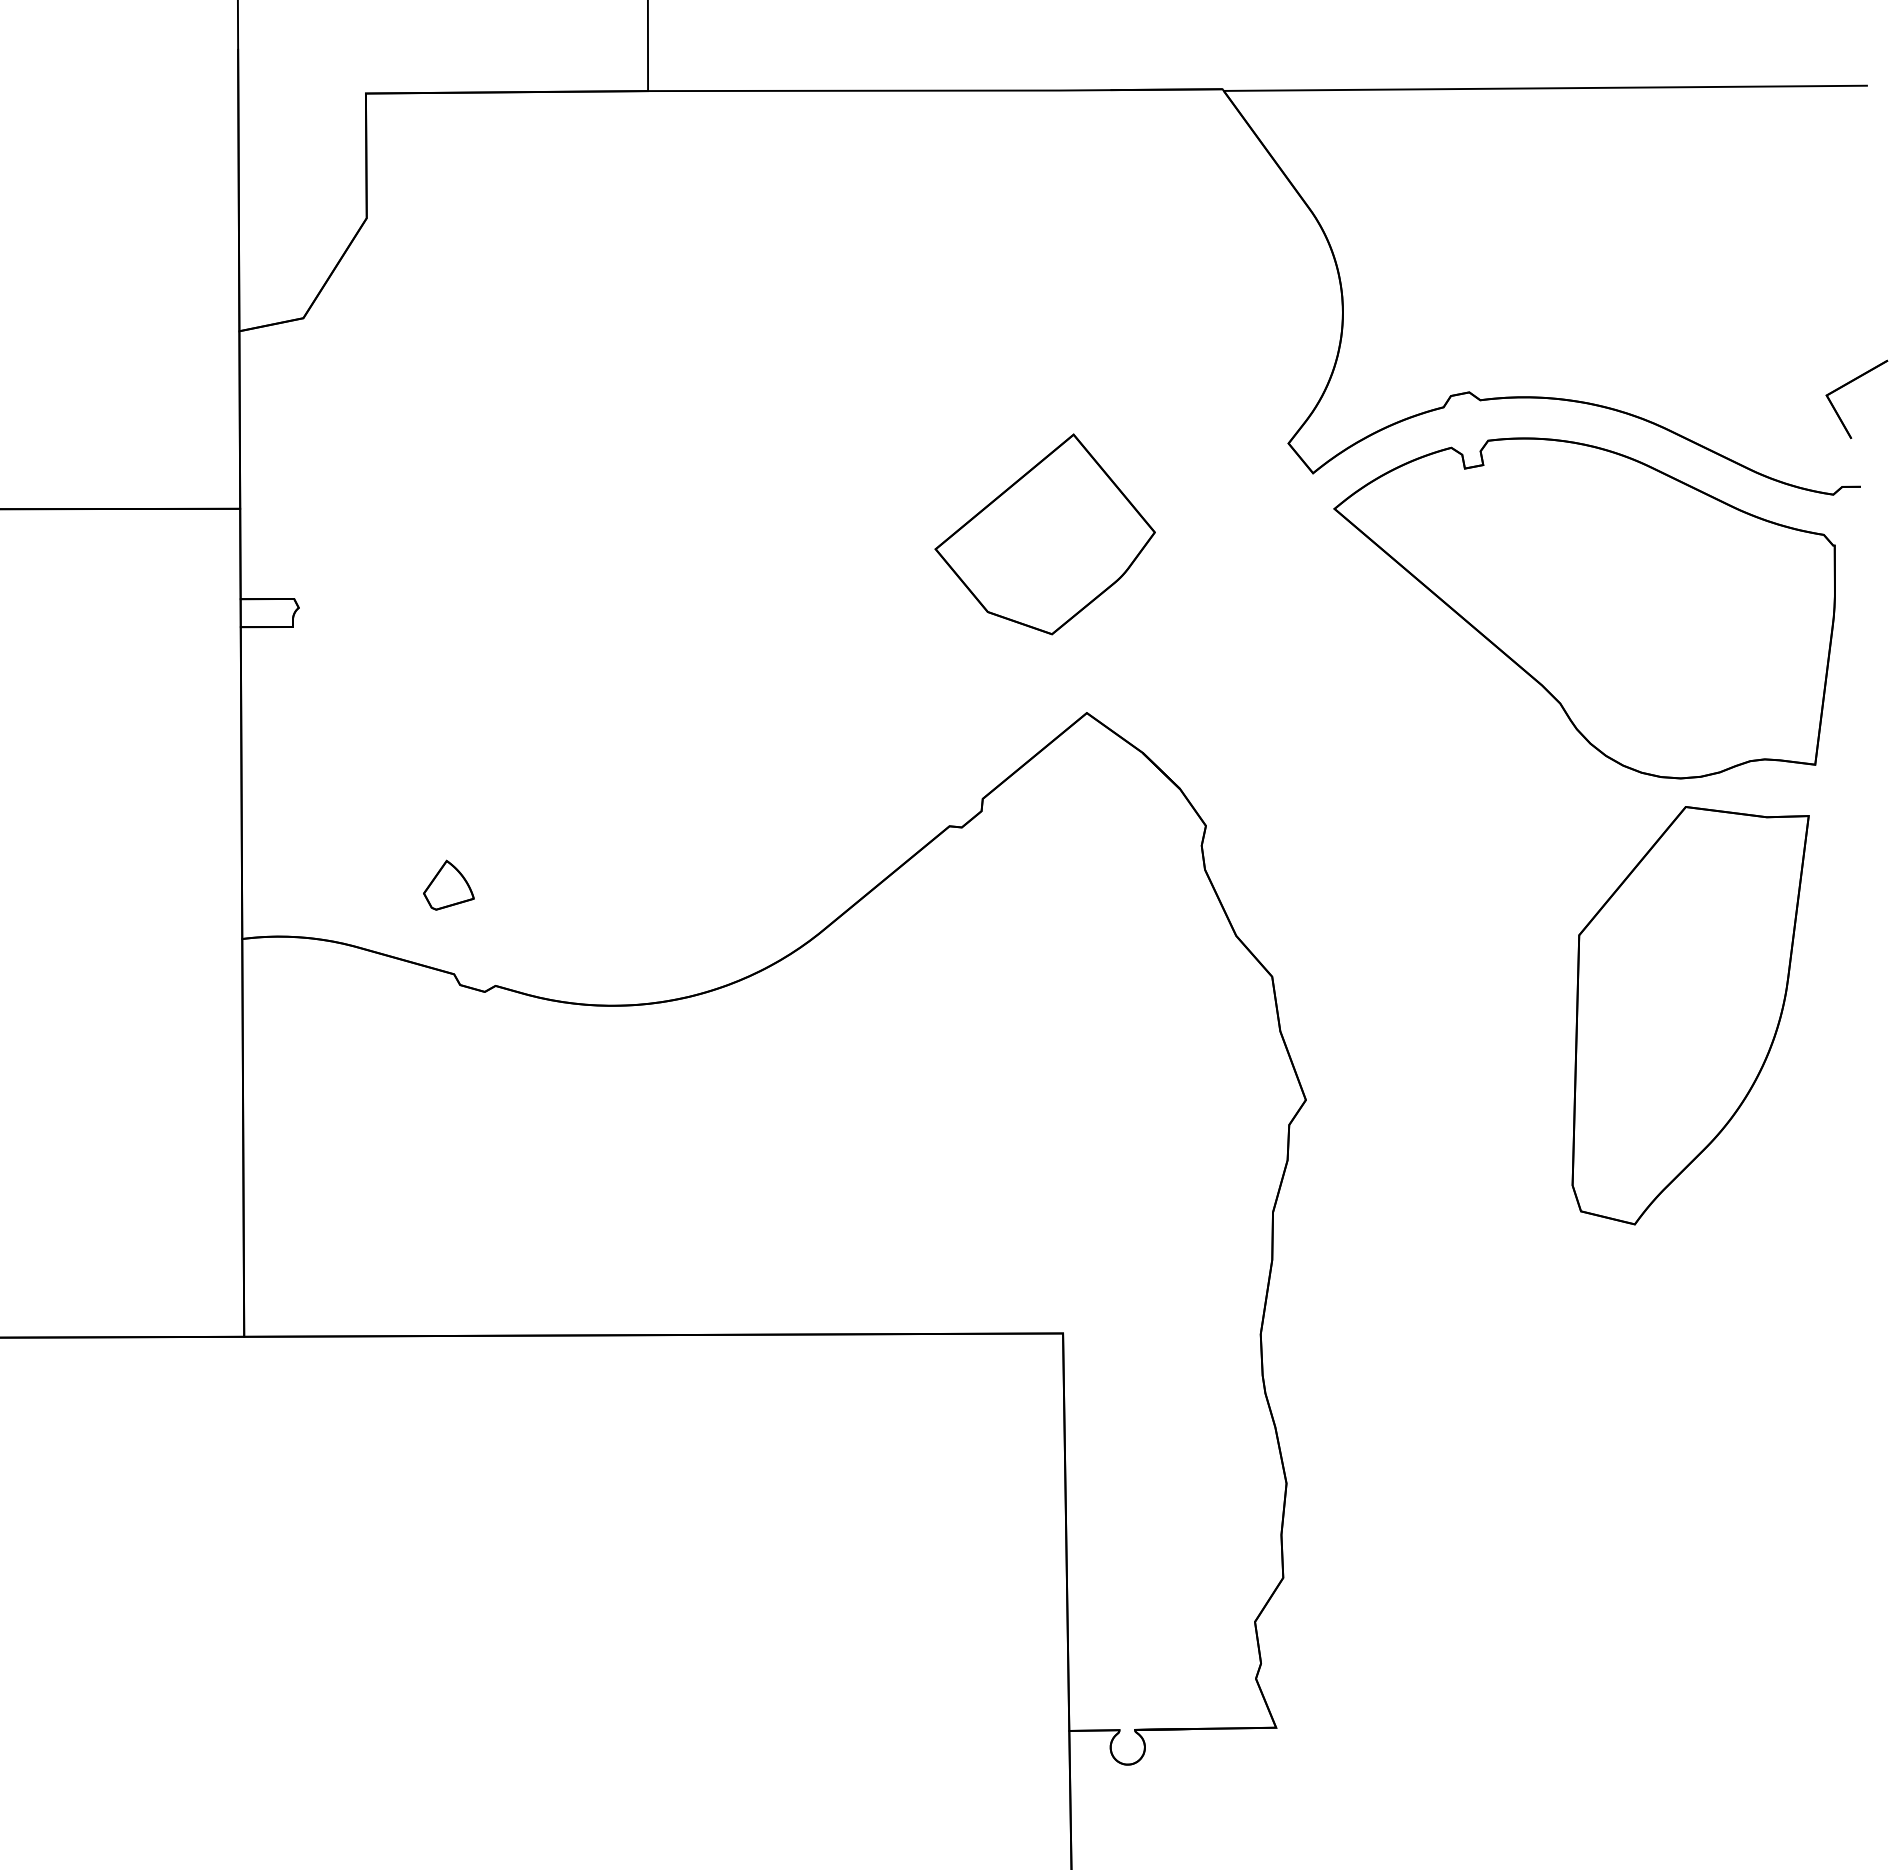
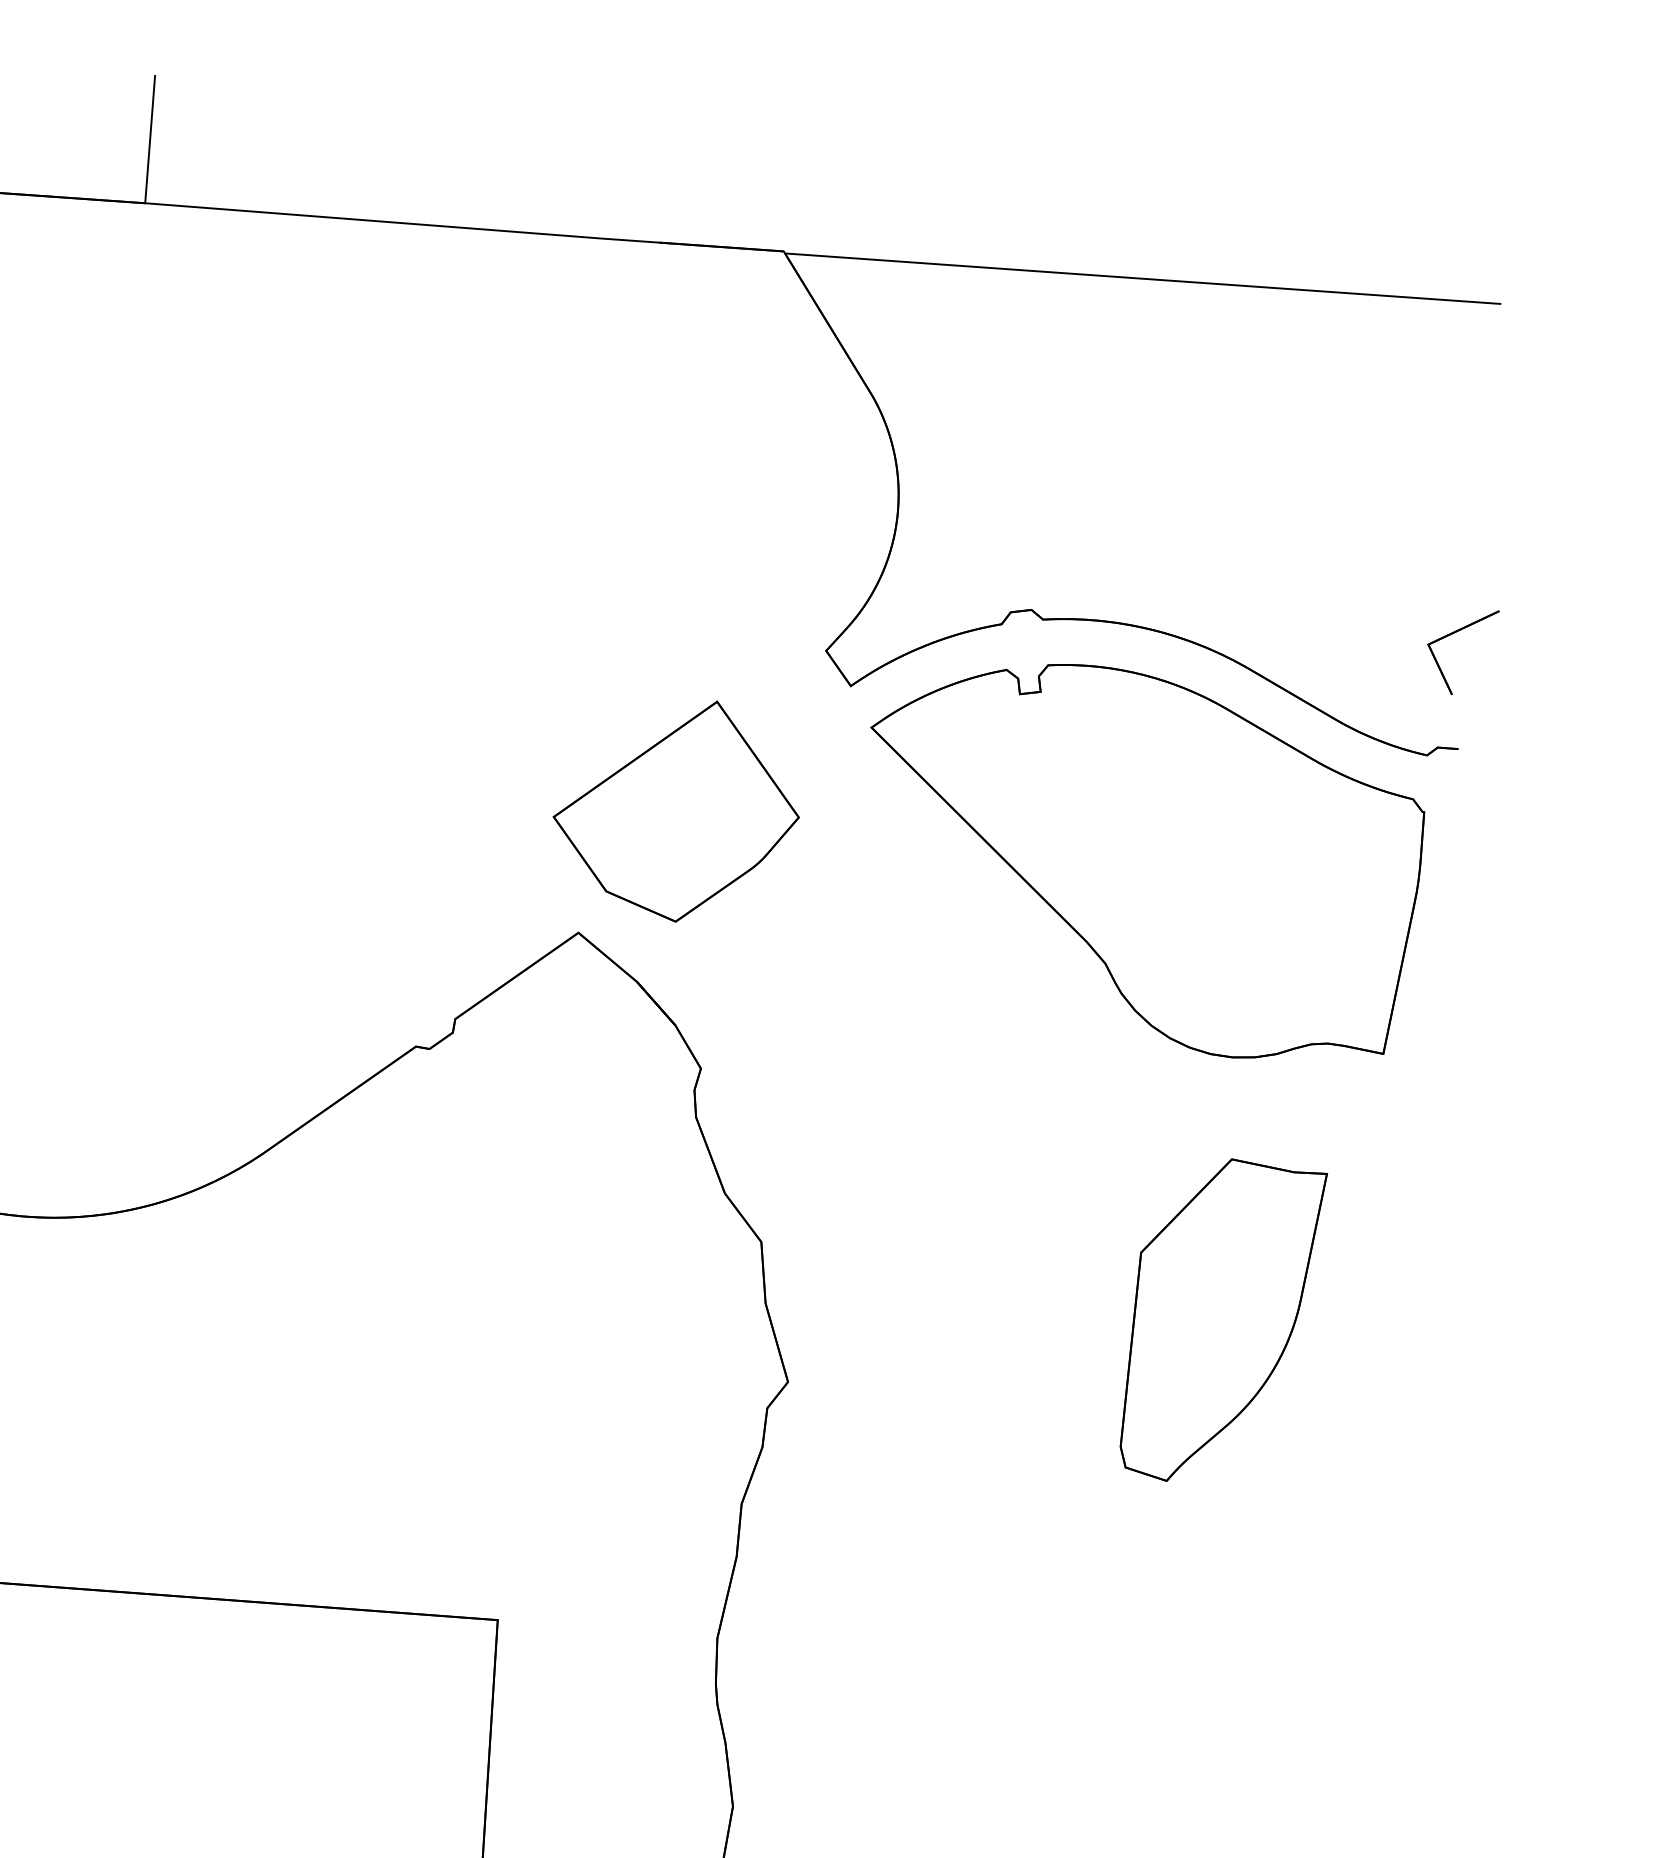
part: (1044, 534) -> (676, 810), moved
part: (1690, 1015) -> (1222, 1321), size x0.7

